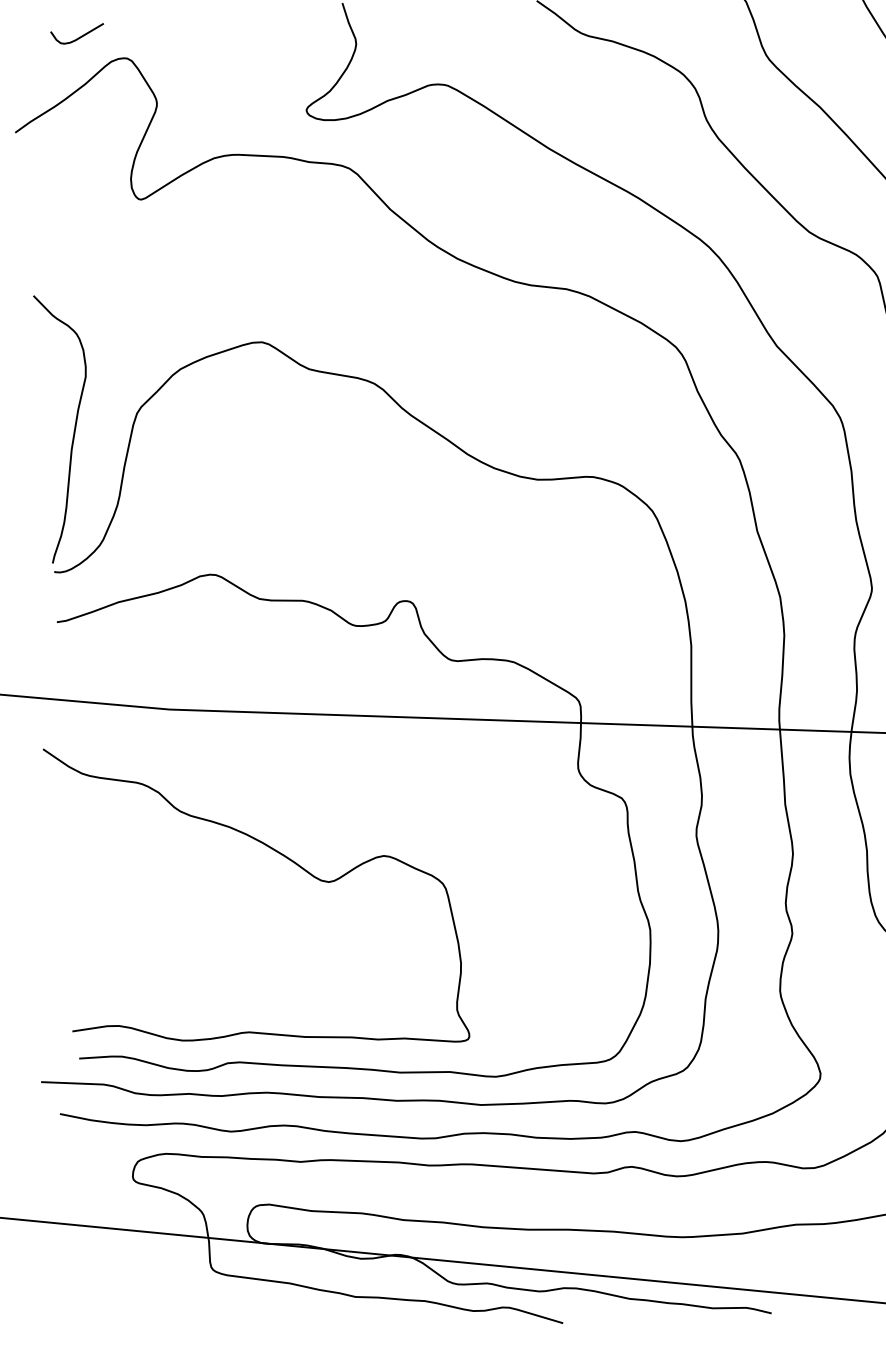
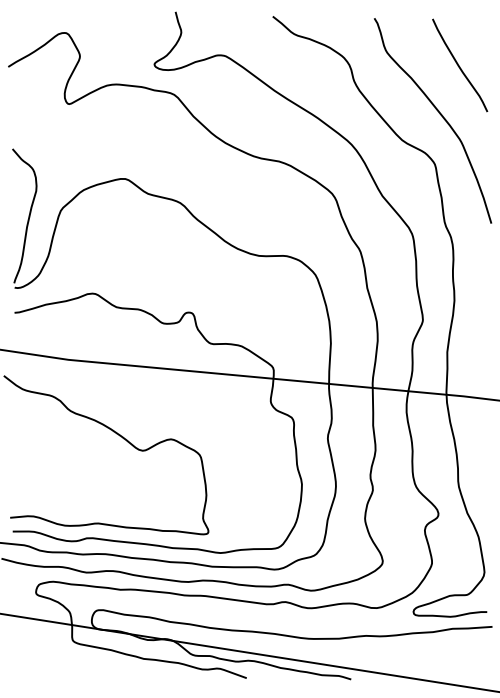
curve: (77, 36) -> (42, 20), removed

